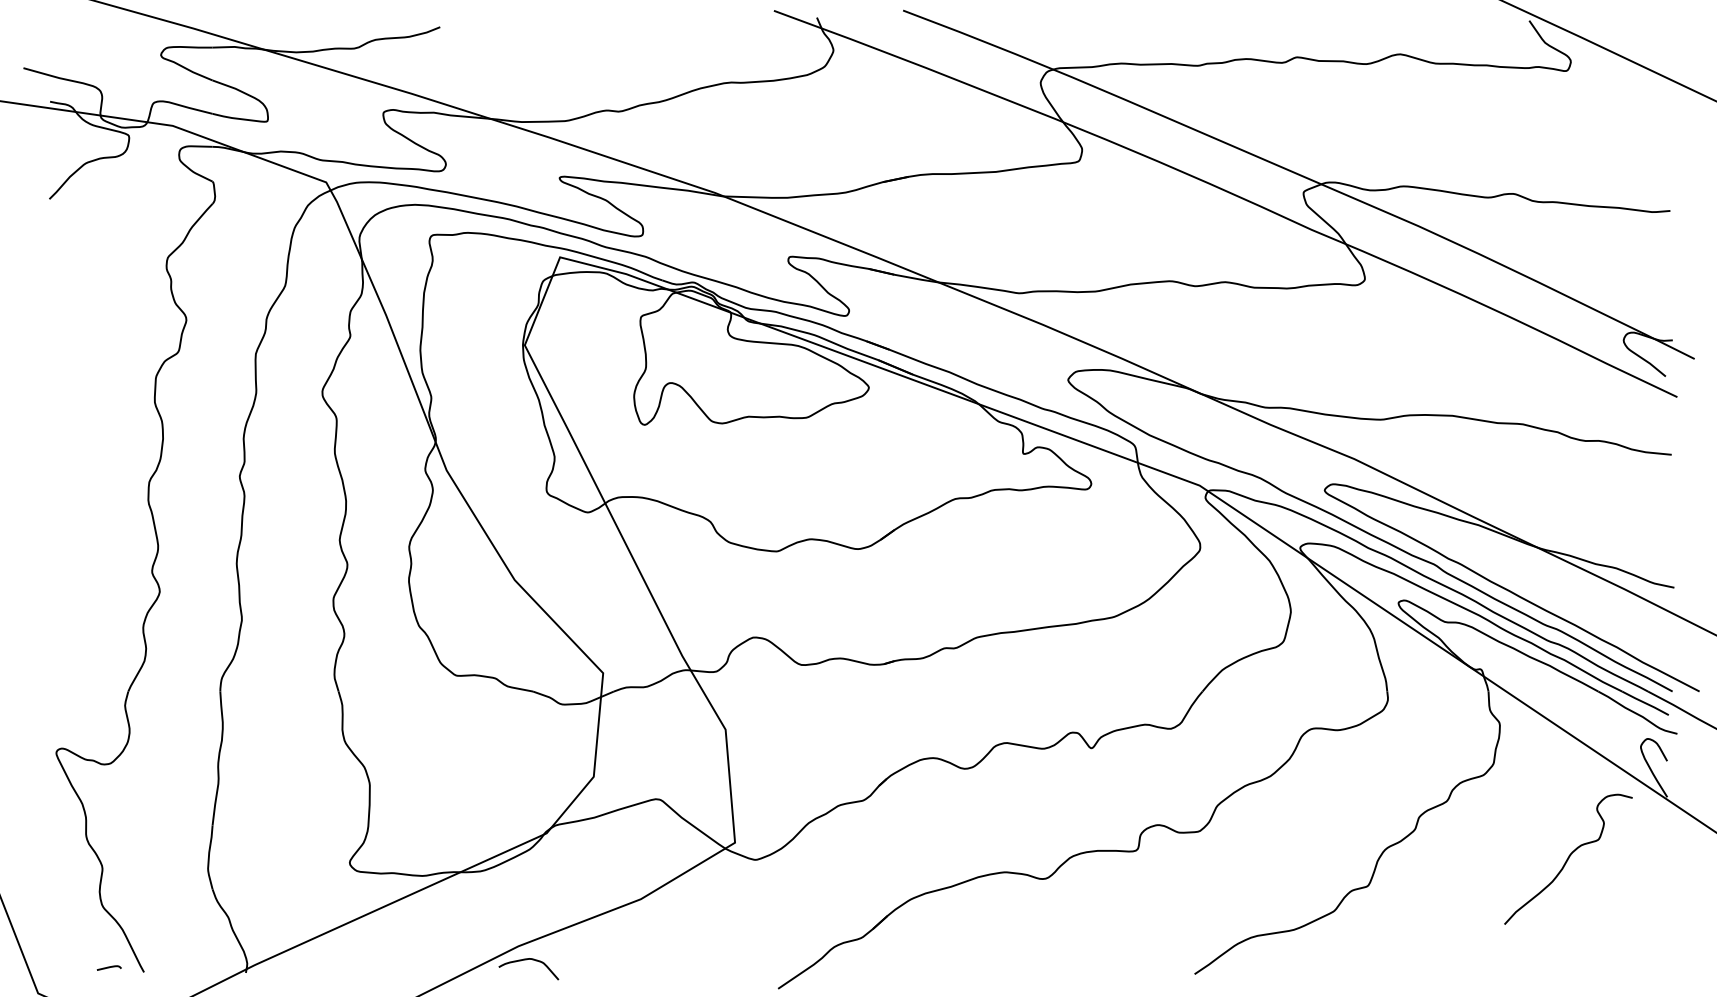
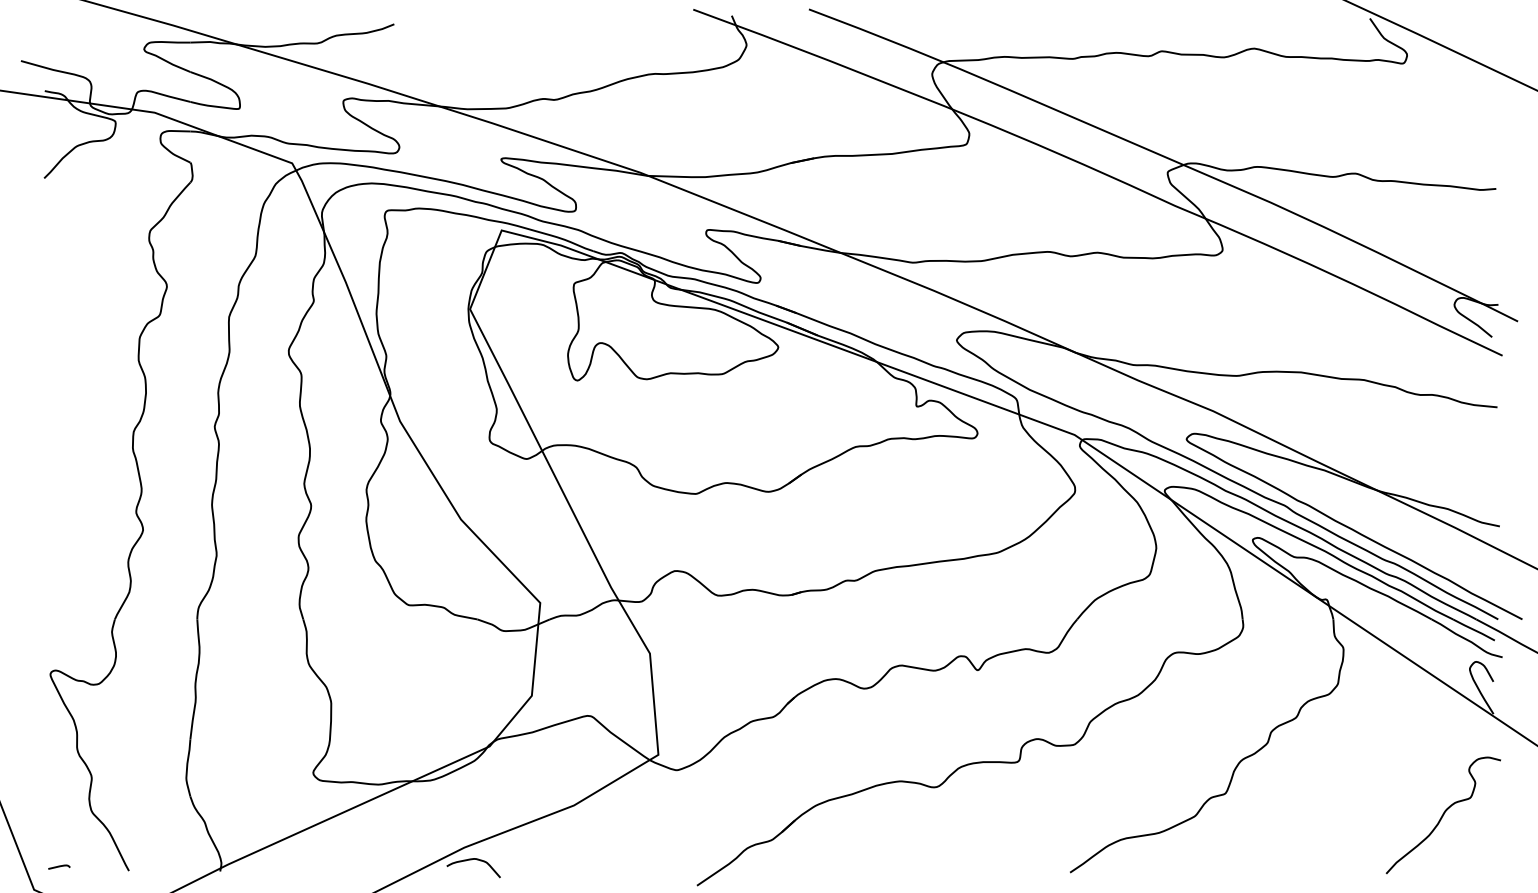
curve: (1568, 858) -> (1443, 814), moved
curve: (108, 967) -> (58, 866), moved

